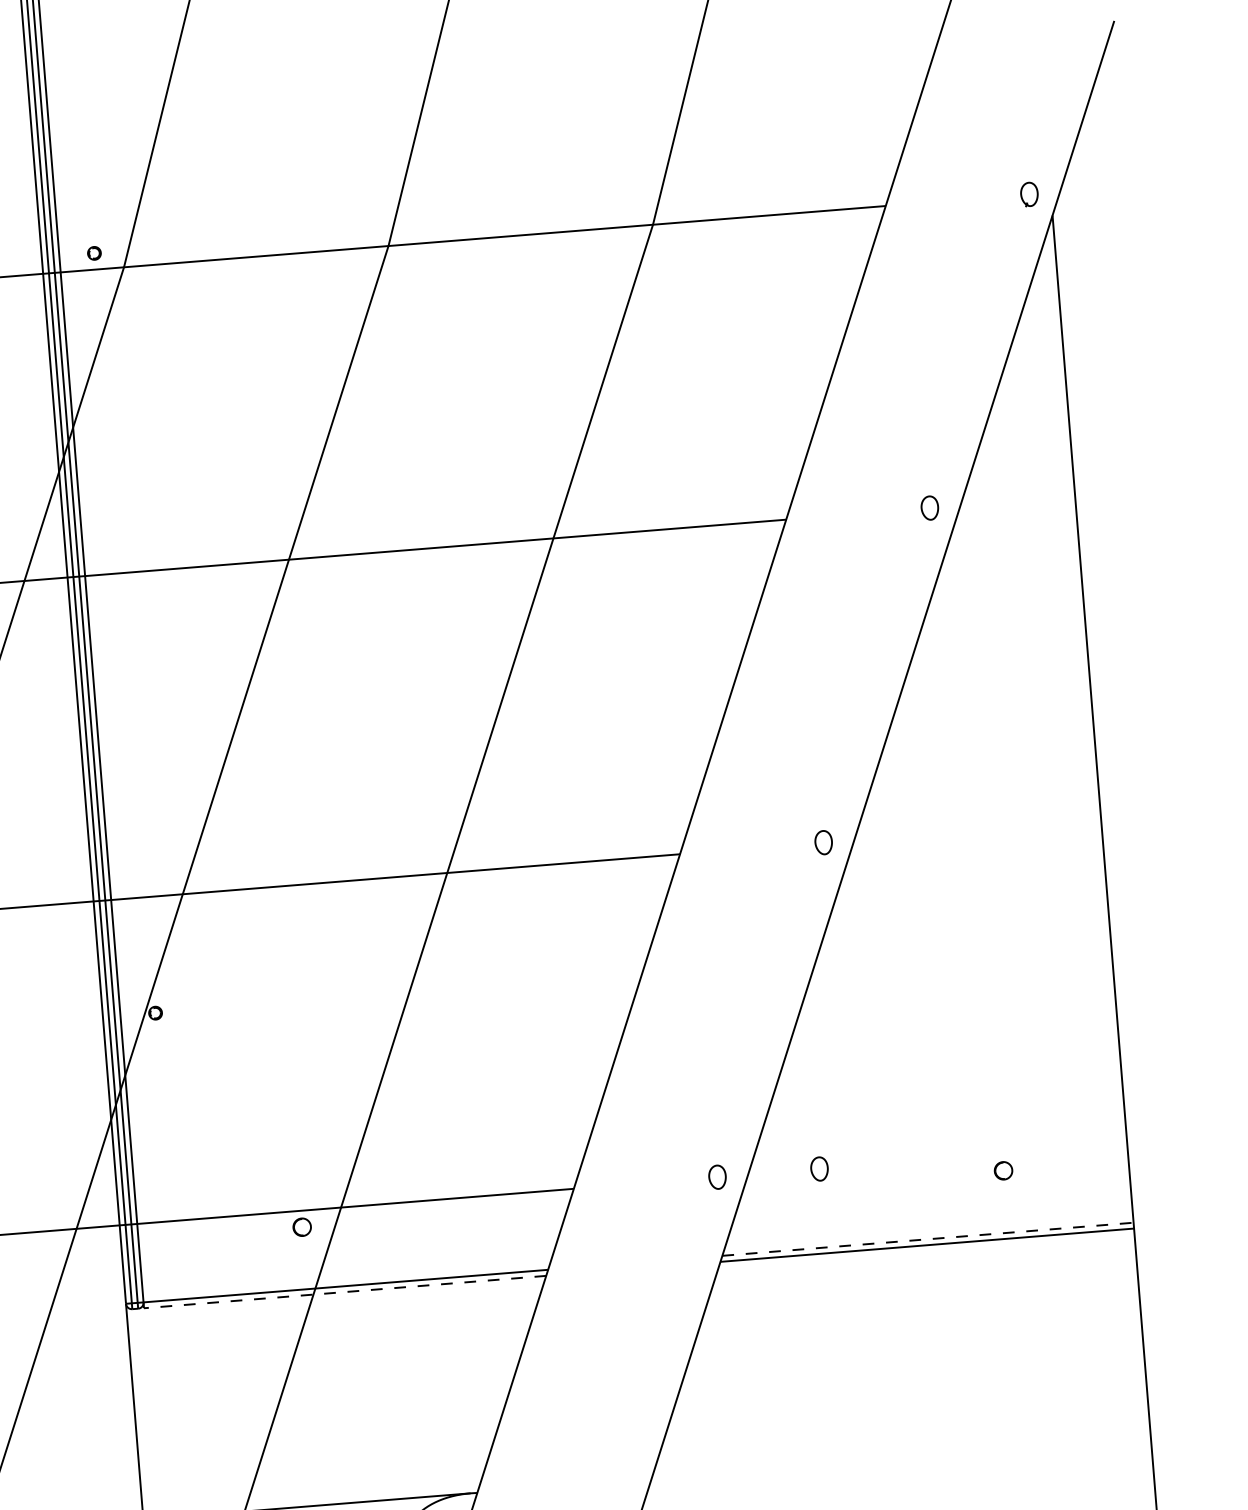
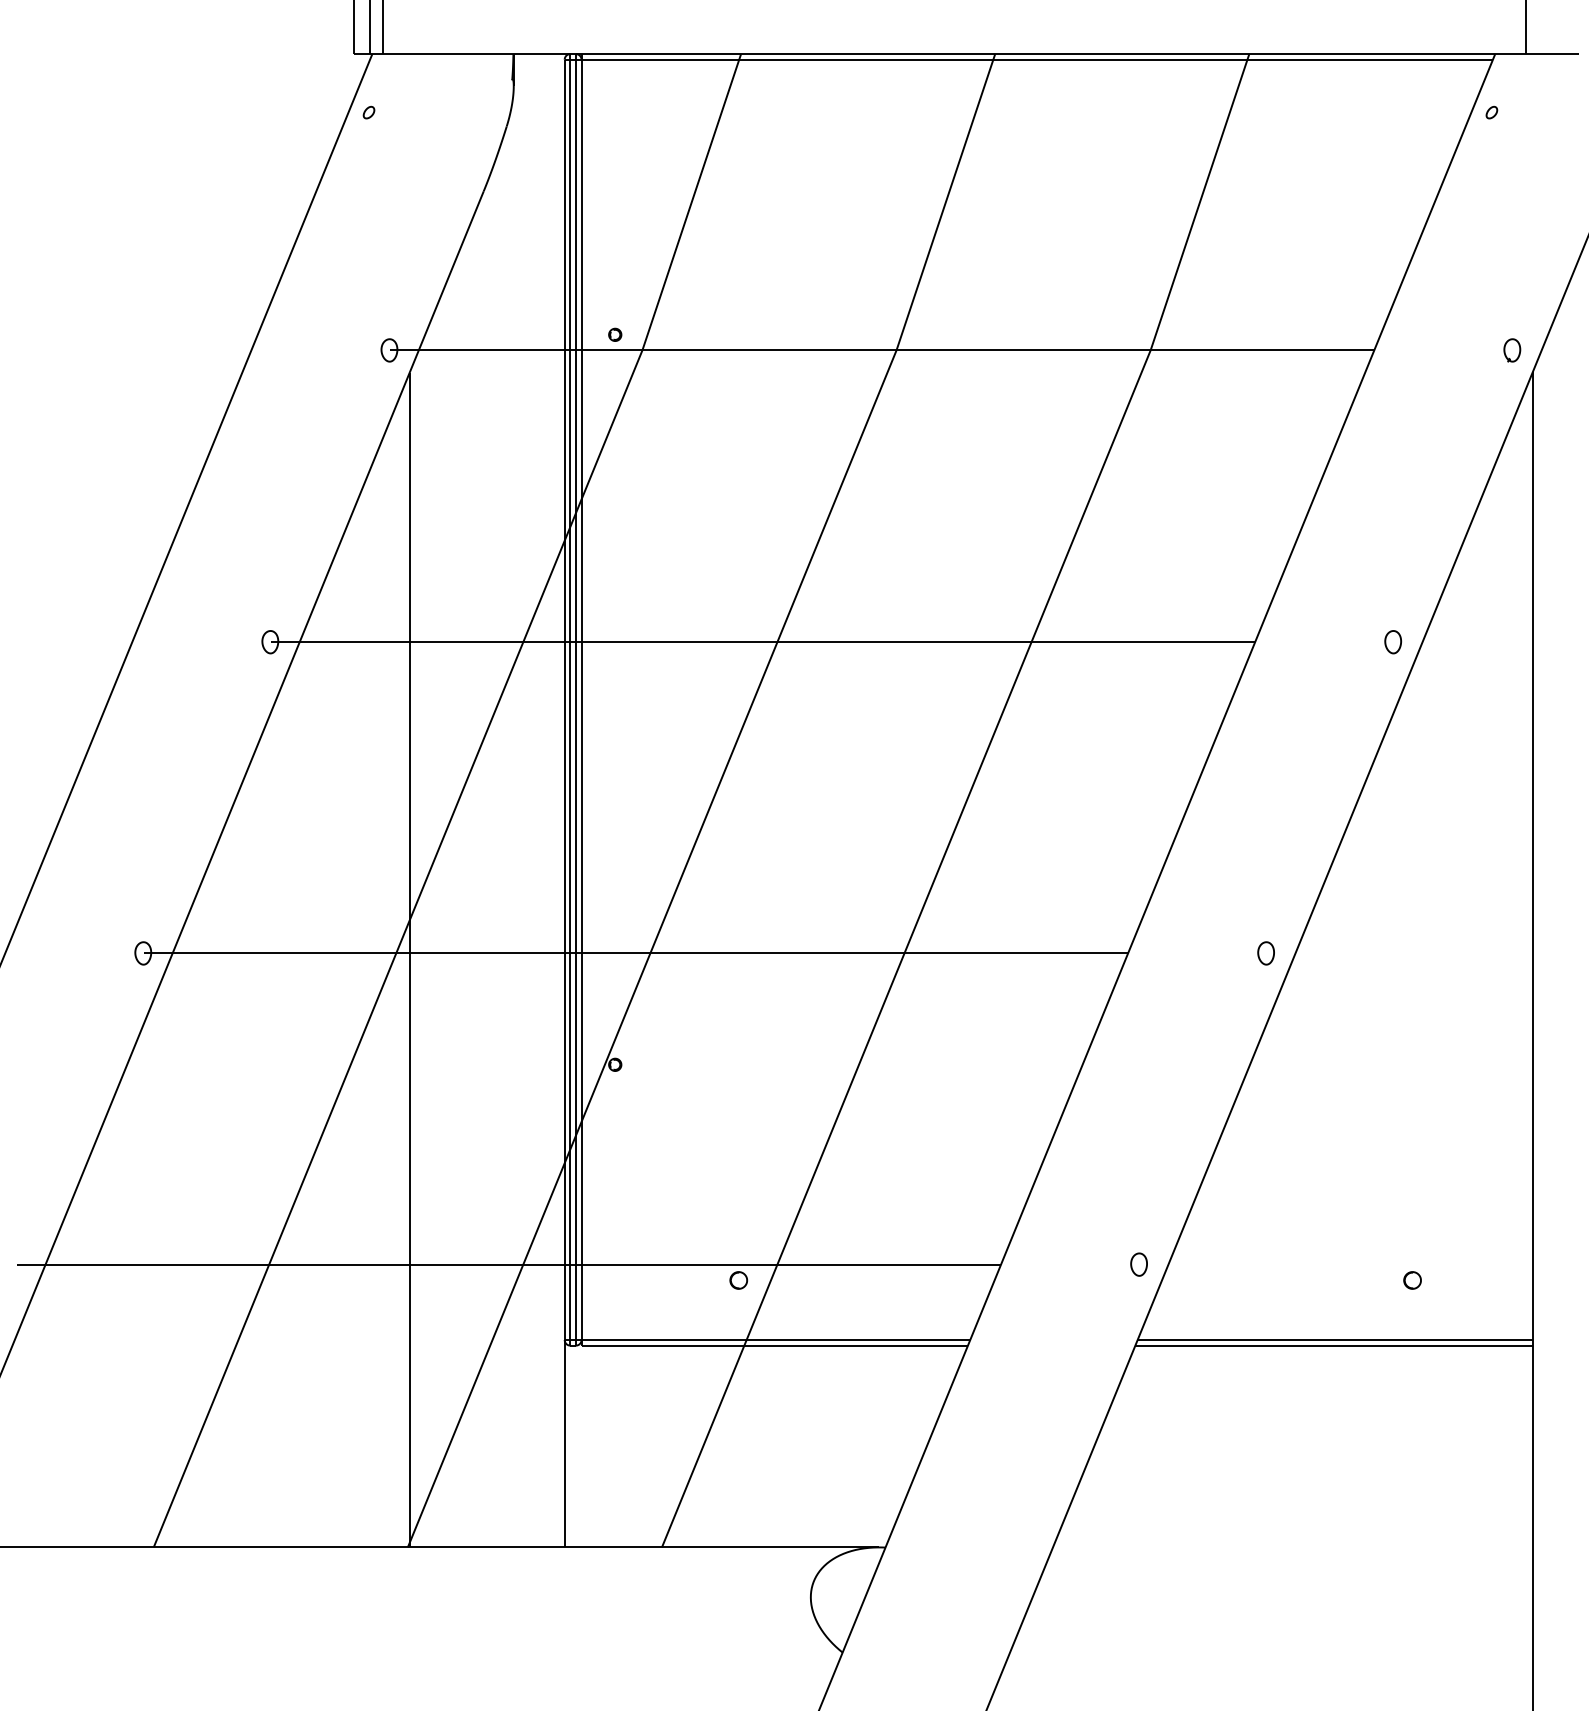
part: (818, 1168) -> (1236, 1264), removed
line: (928, 1239) -> (1335, 1340), dashed -> solid
line: (344, 1291) -> (774, 1345), dashed -> solid

